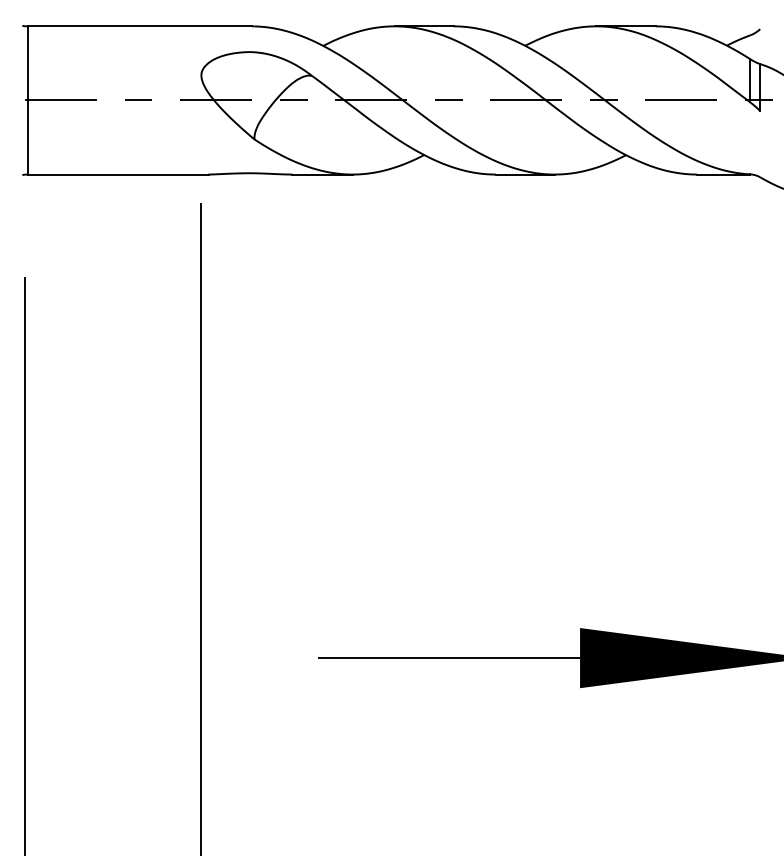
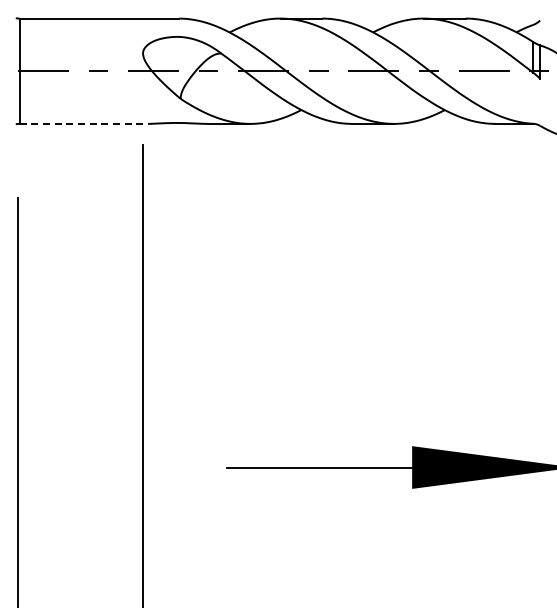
line: (119, 174) -> (84, 123), solid -> dashed

